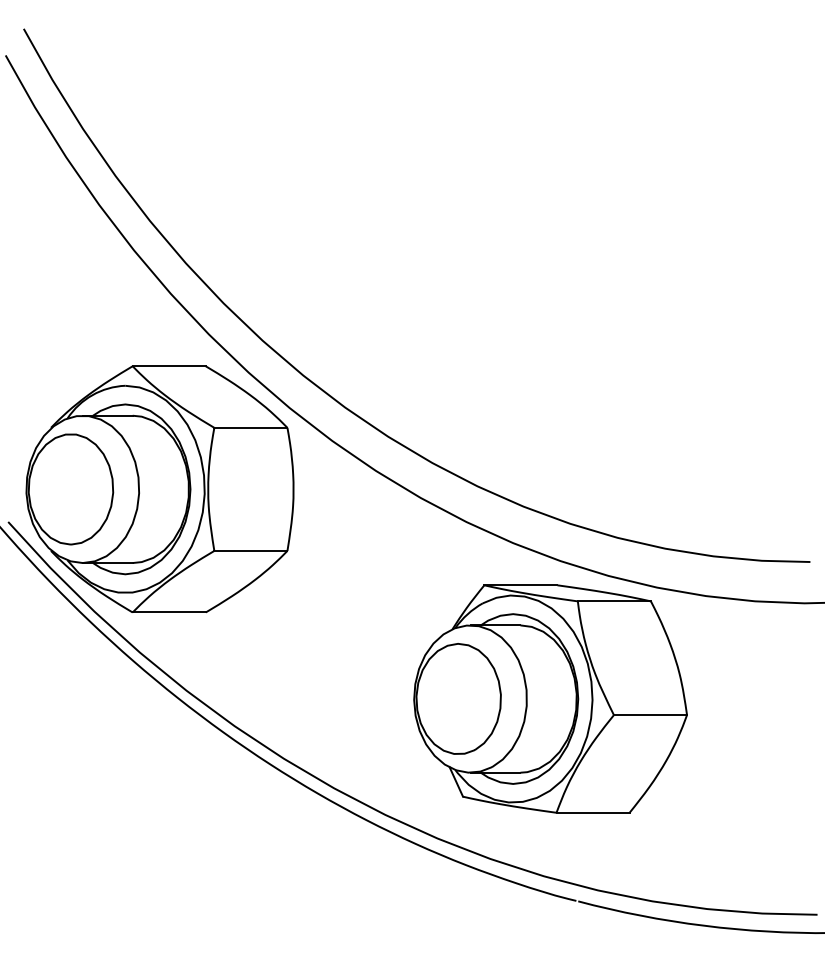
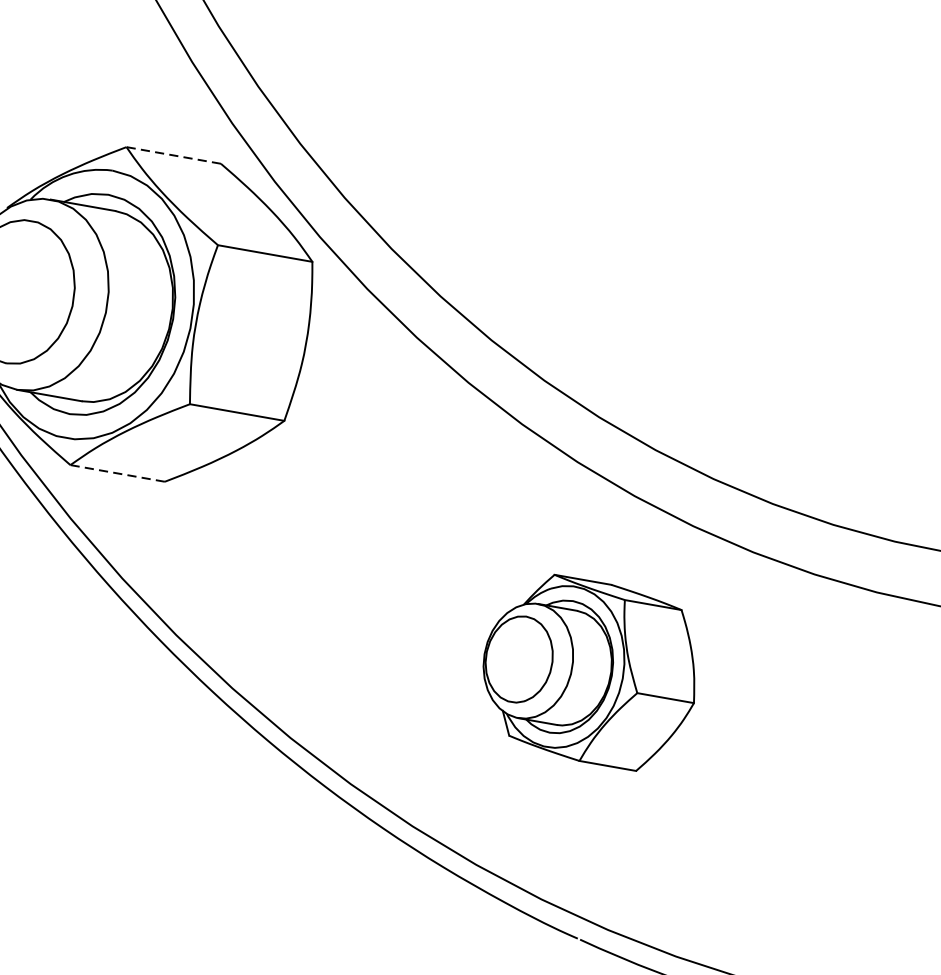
line: (169, 366) -> (174, 155), solid -> dashed
line: (169, 612) -> (118, 473), solid -> dashed
part: (550, 698) -> (590, 671), size x0.6

